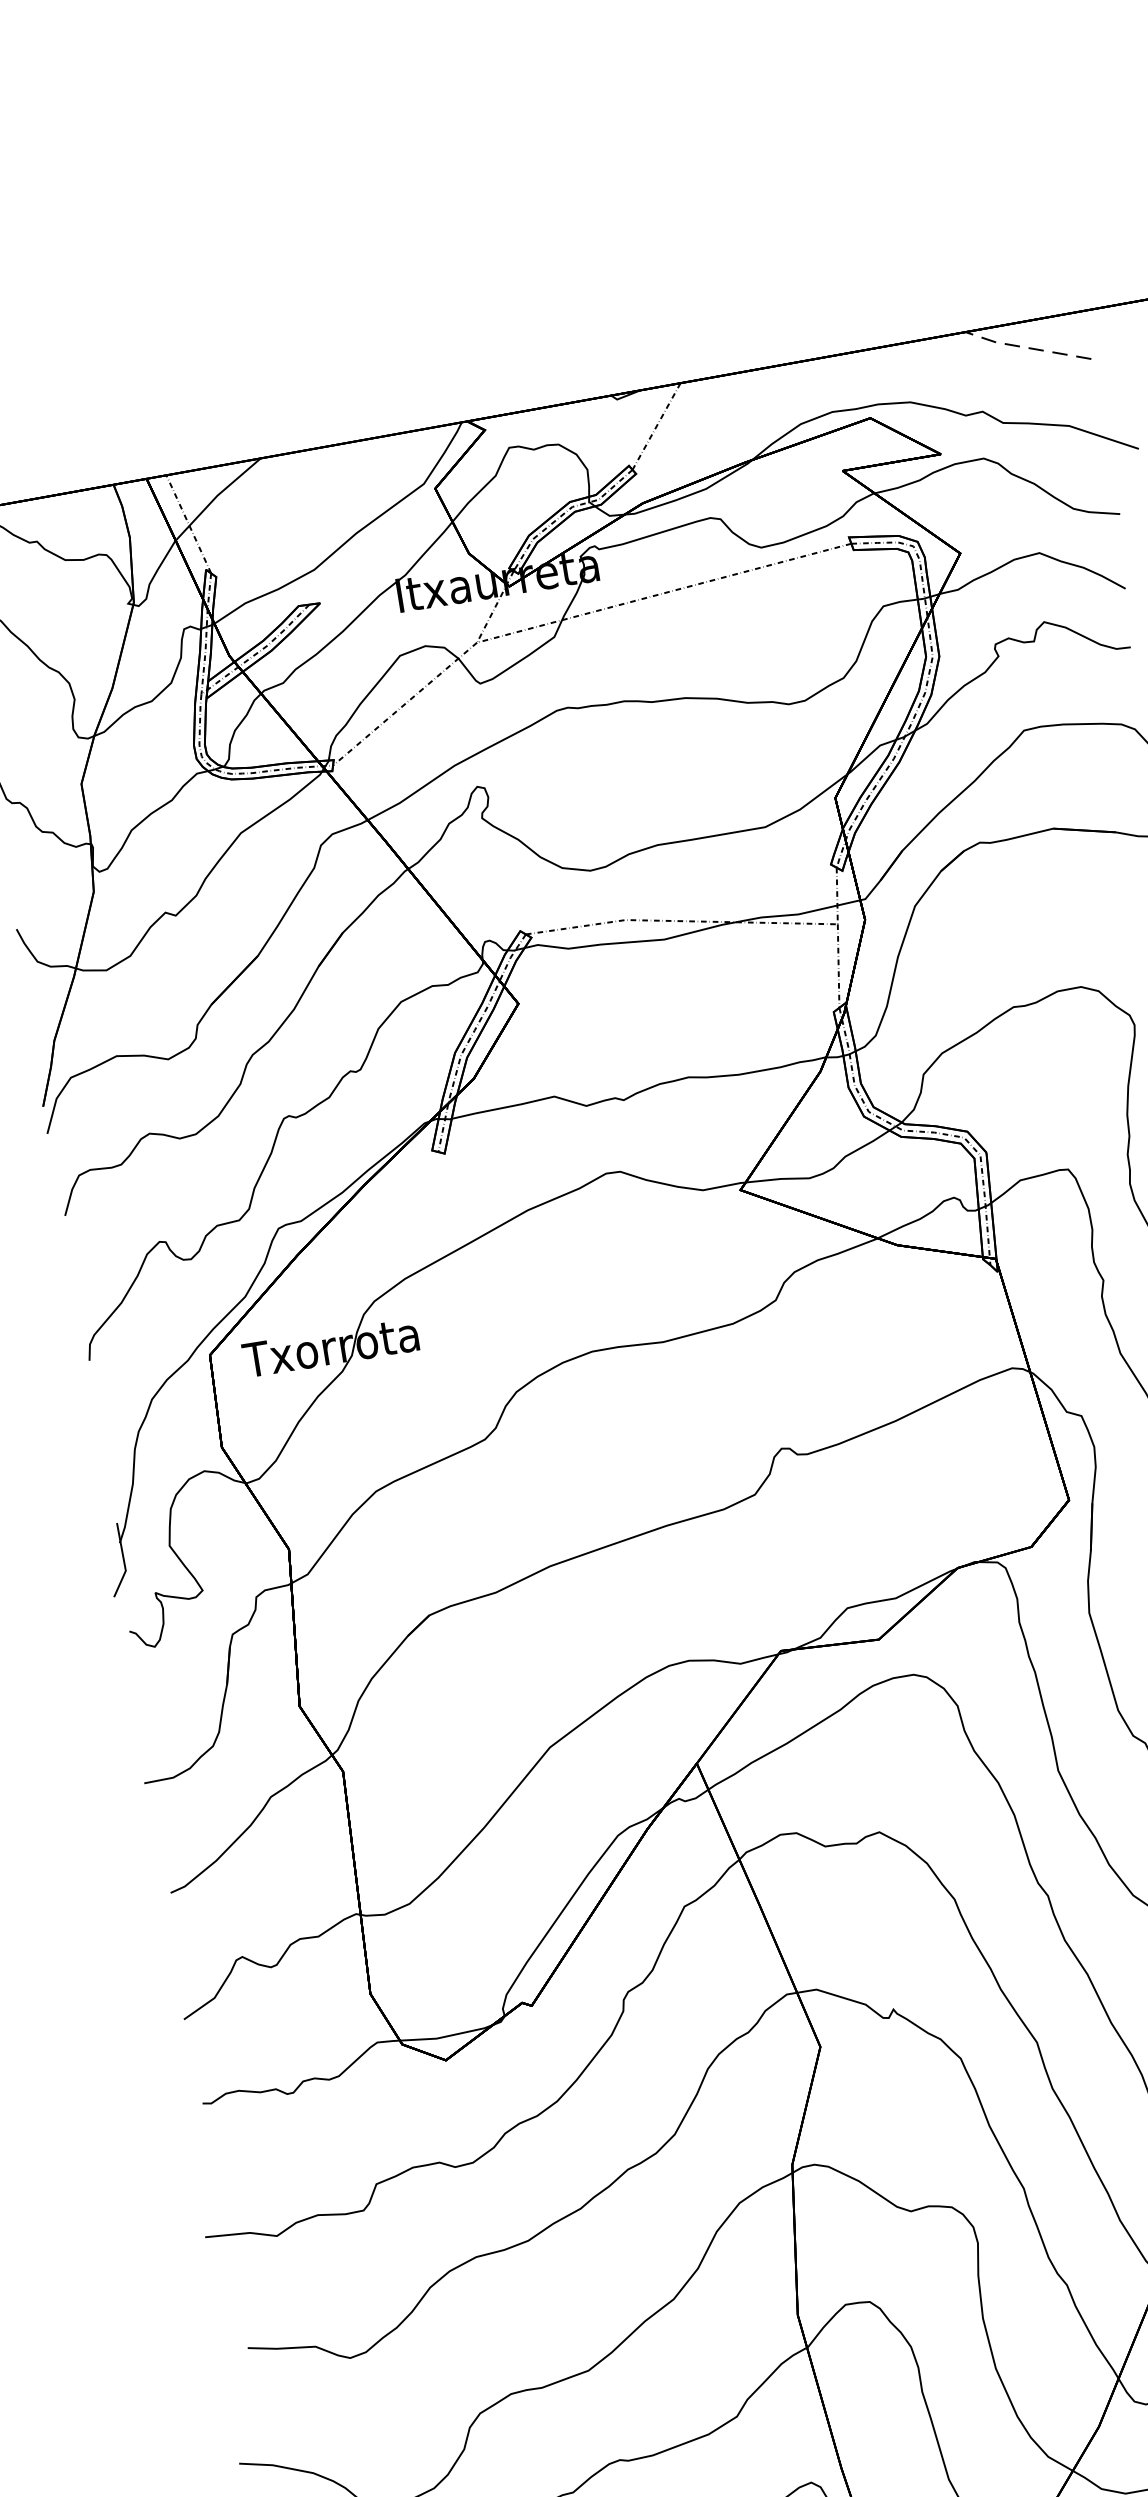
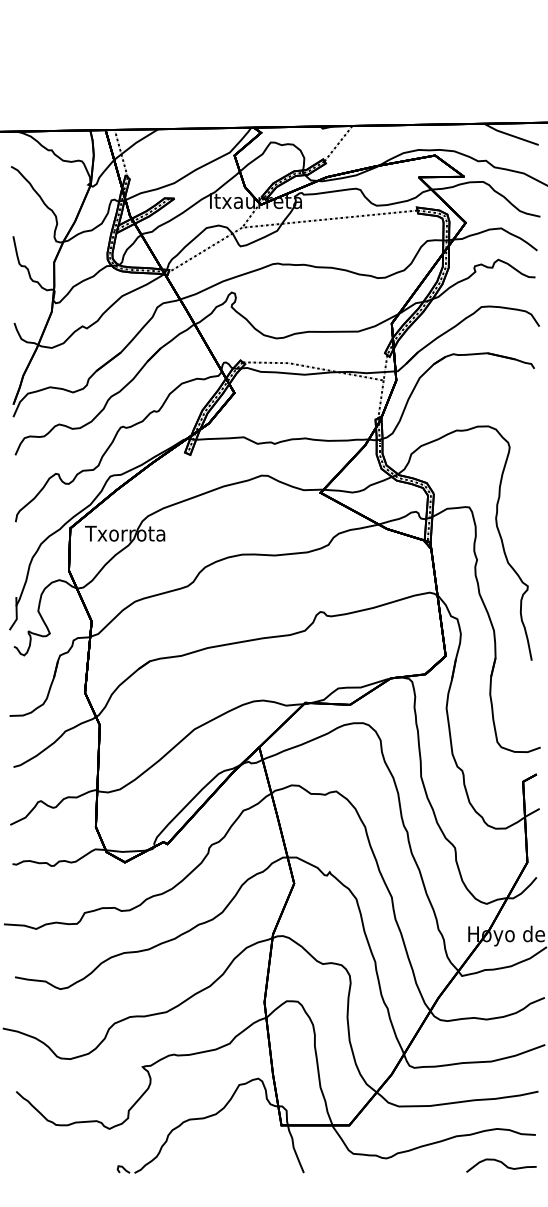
line: (1026, 348) -> (510, 135), dashed -> solid

